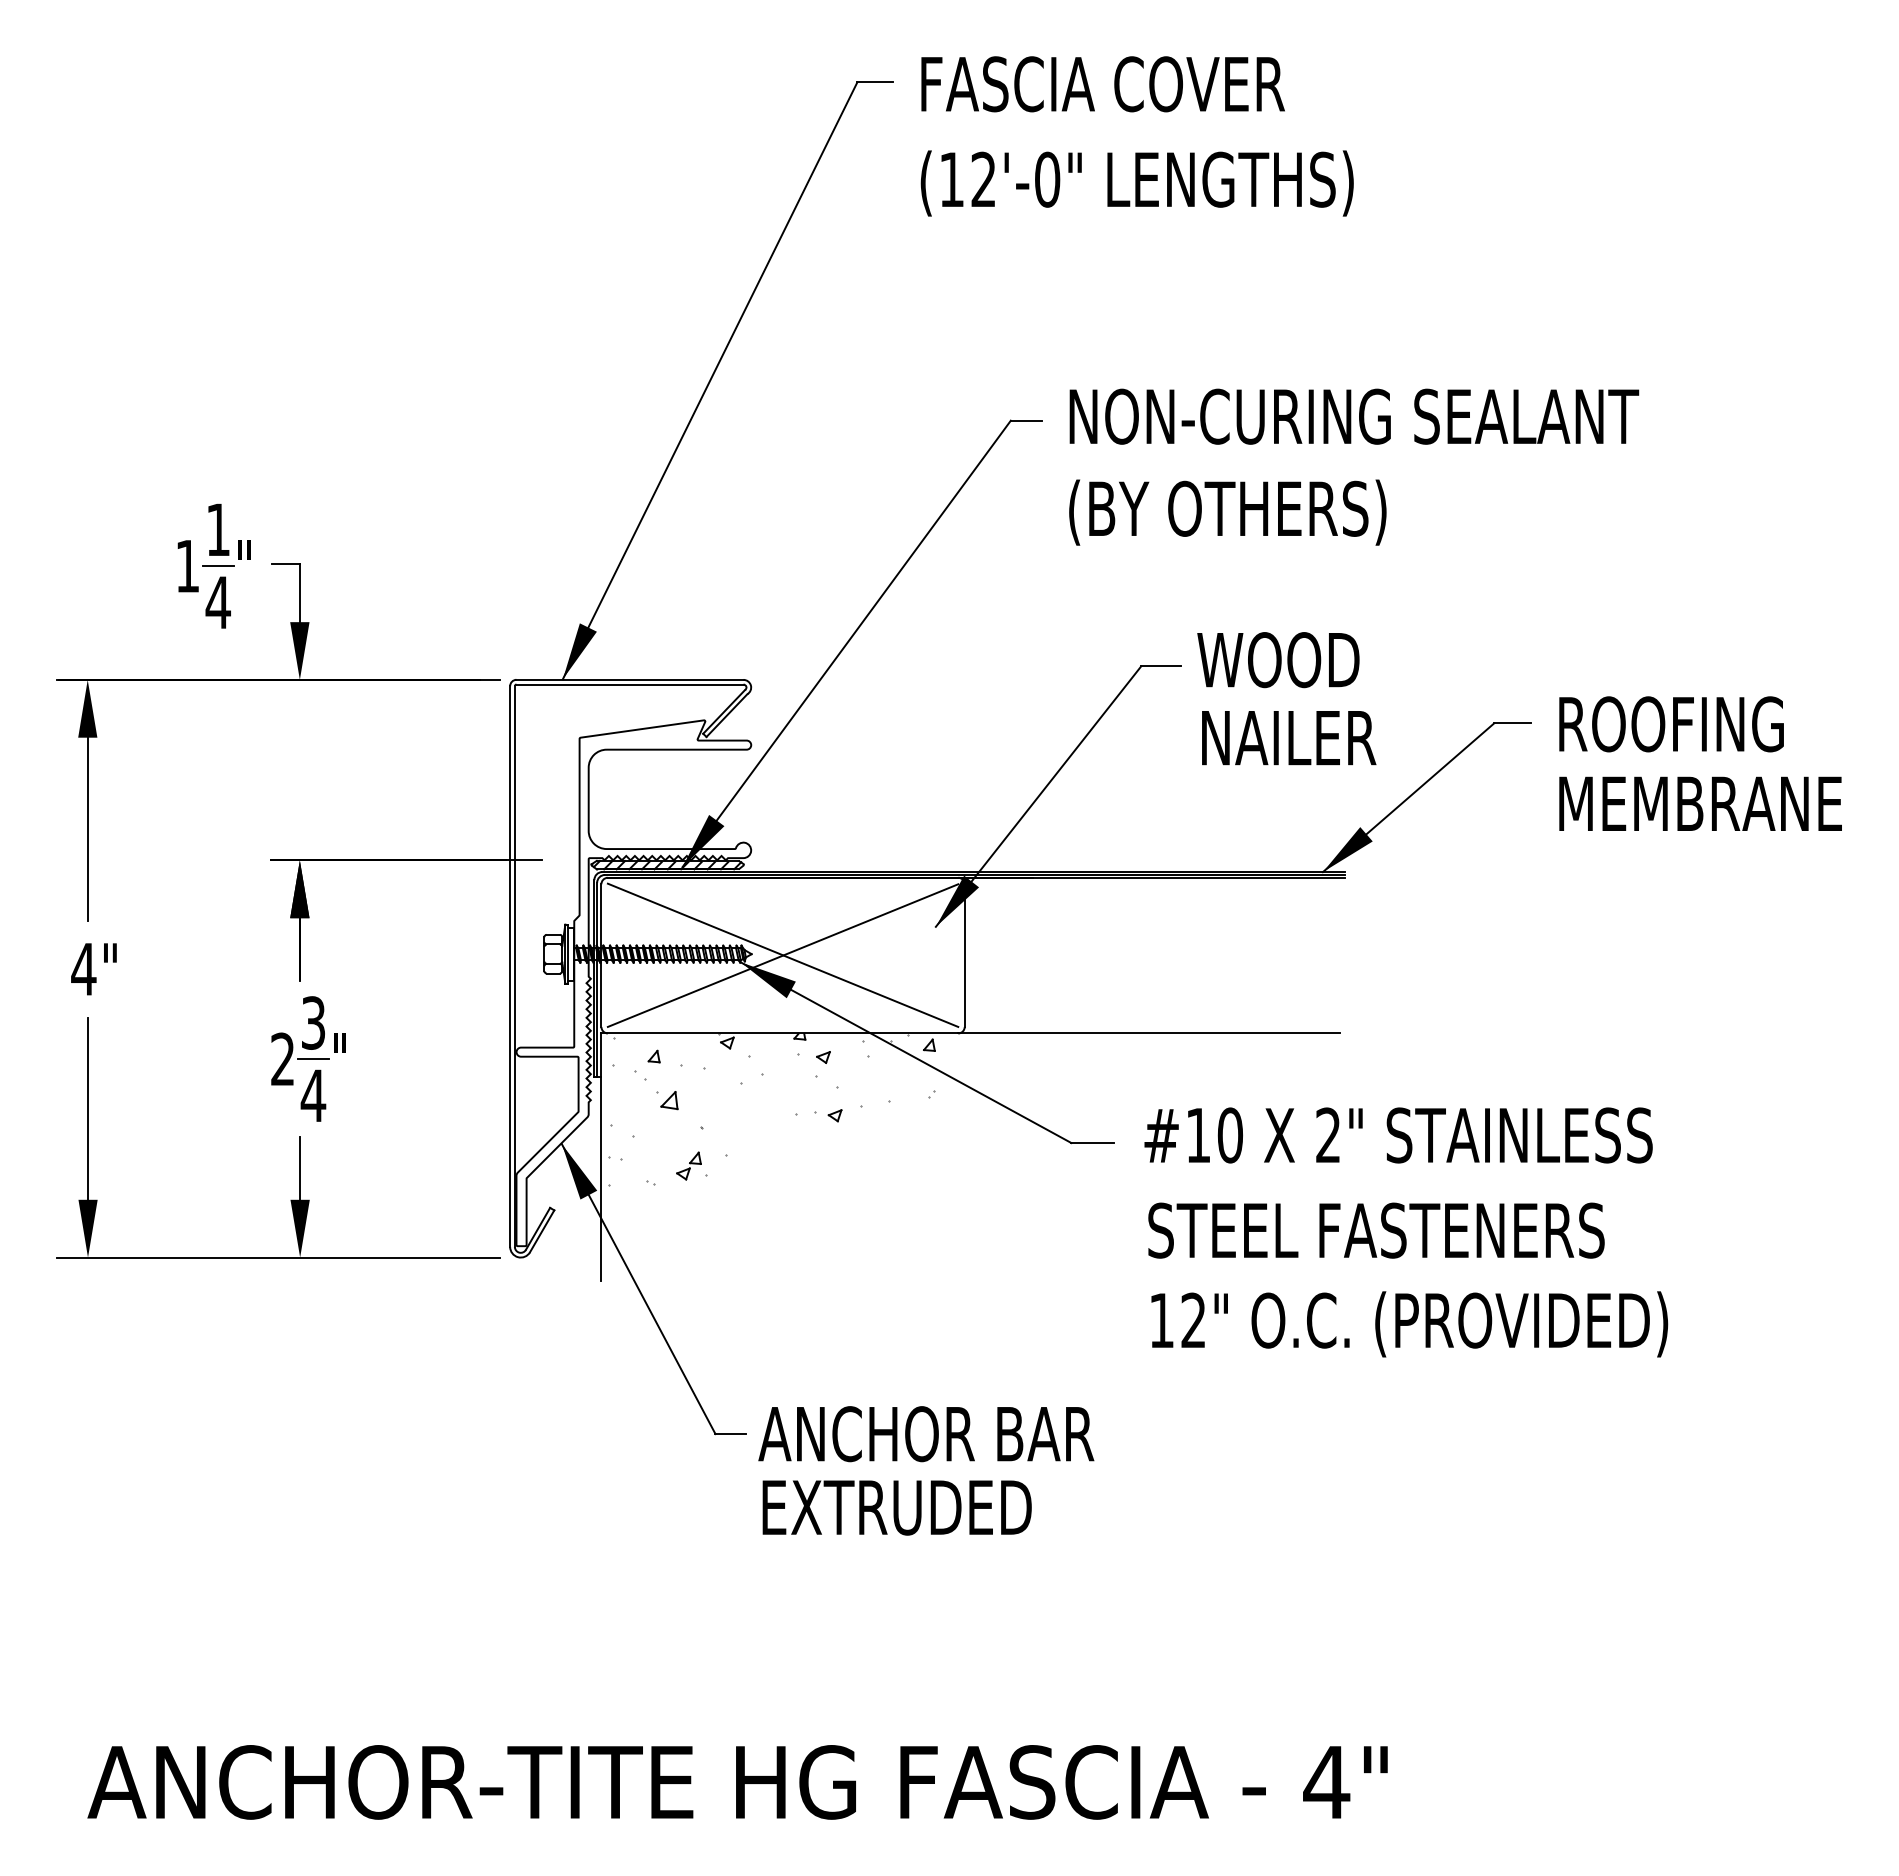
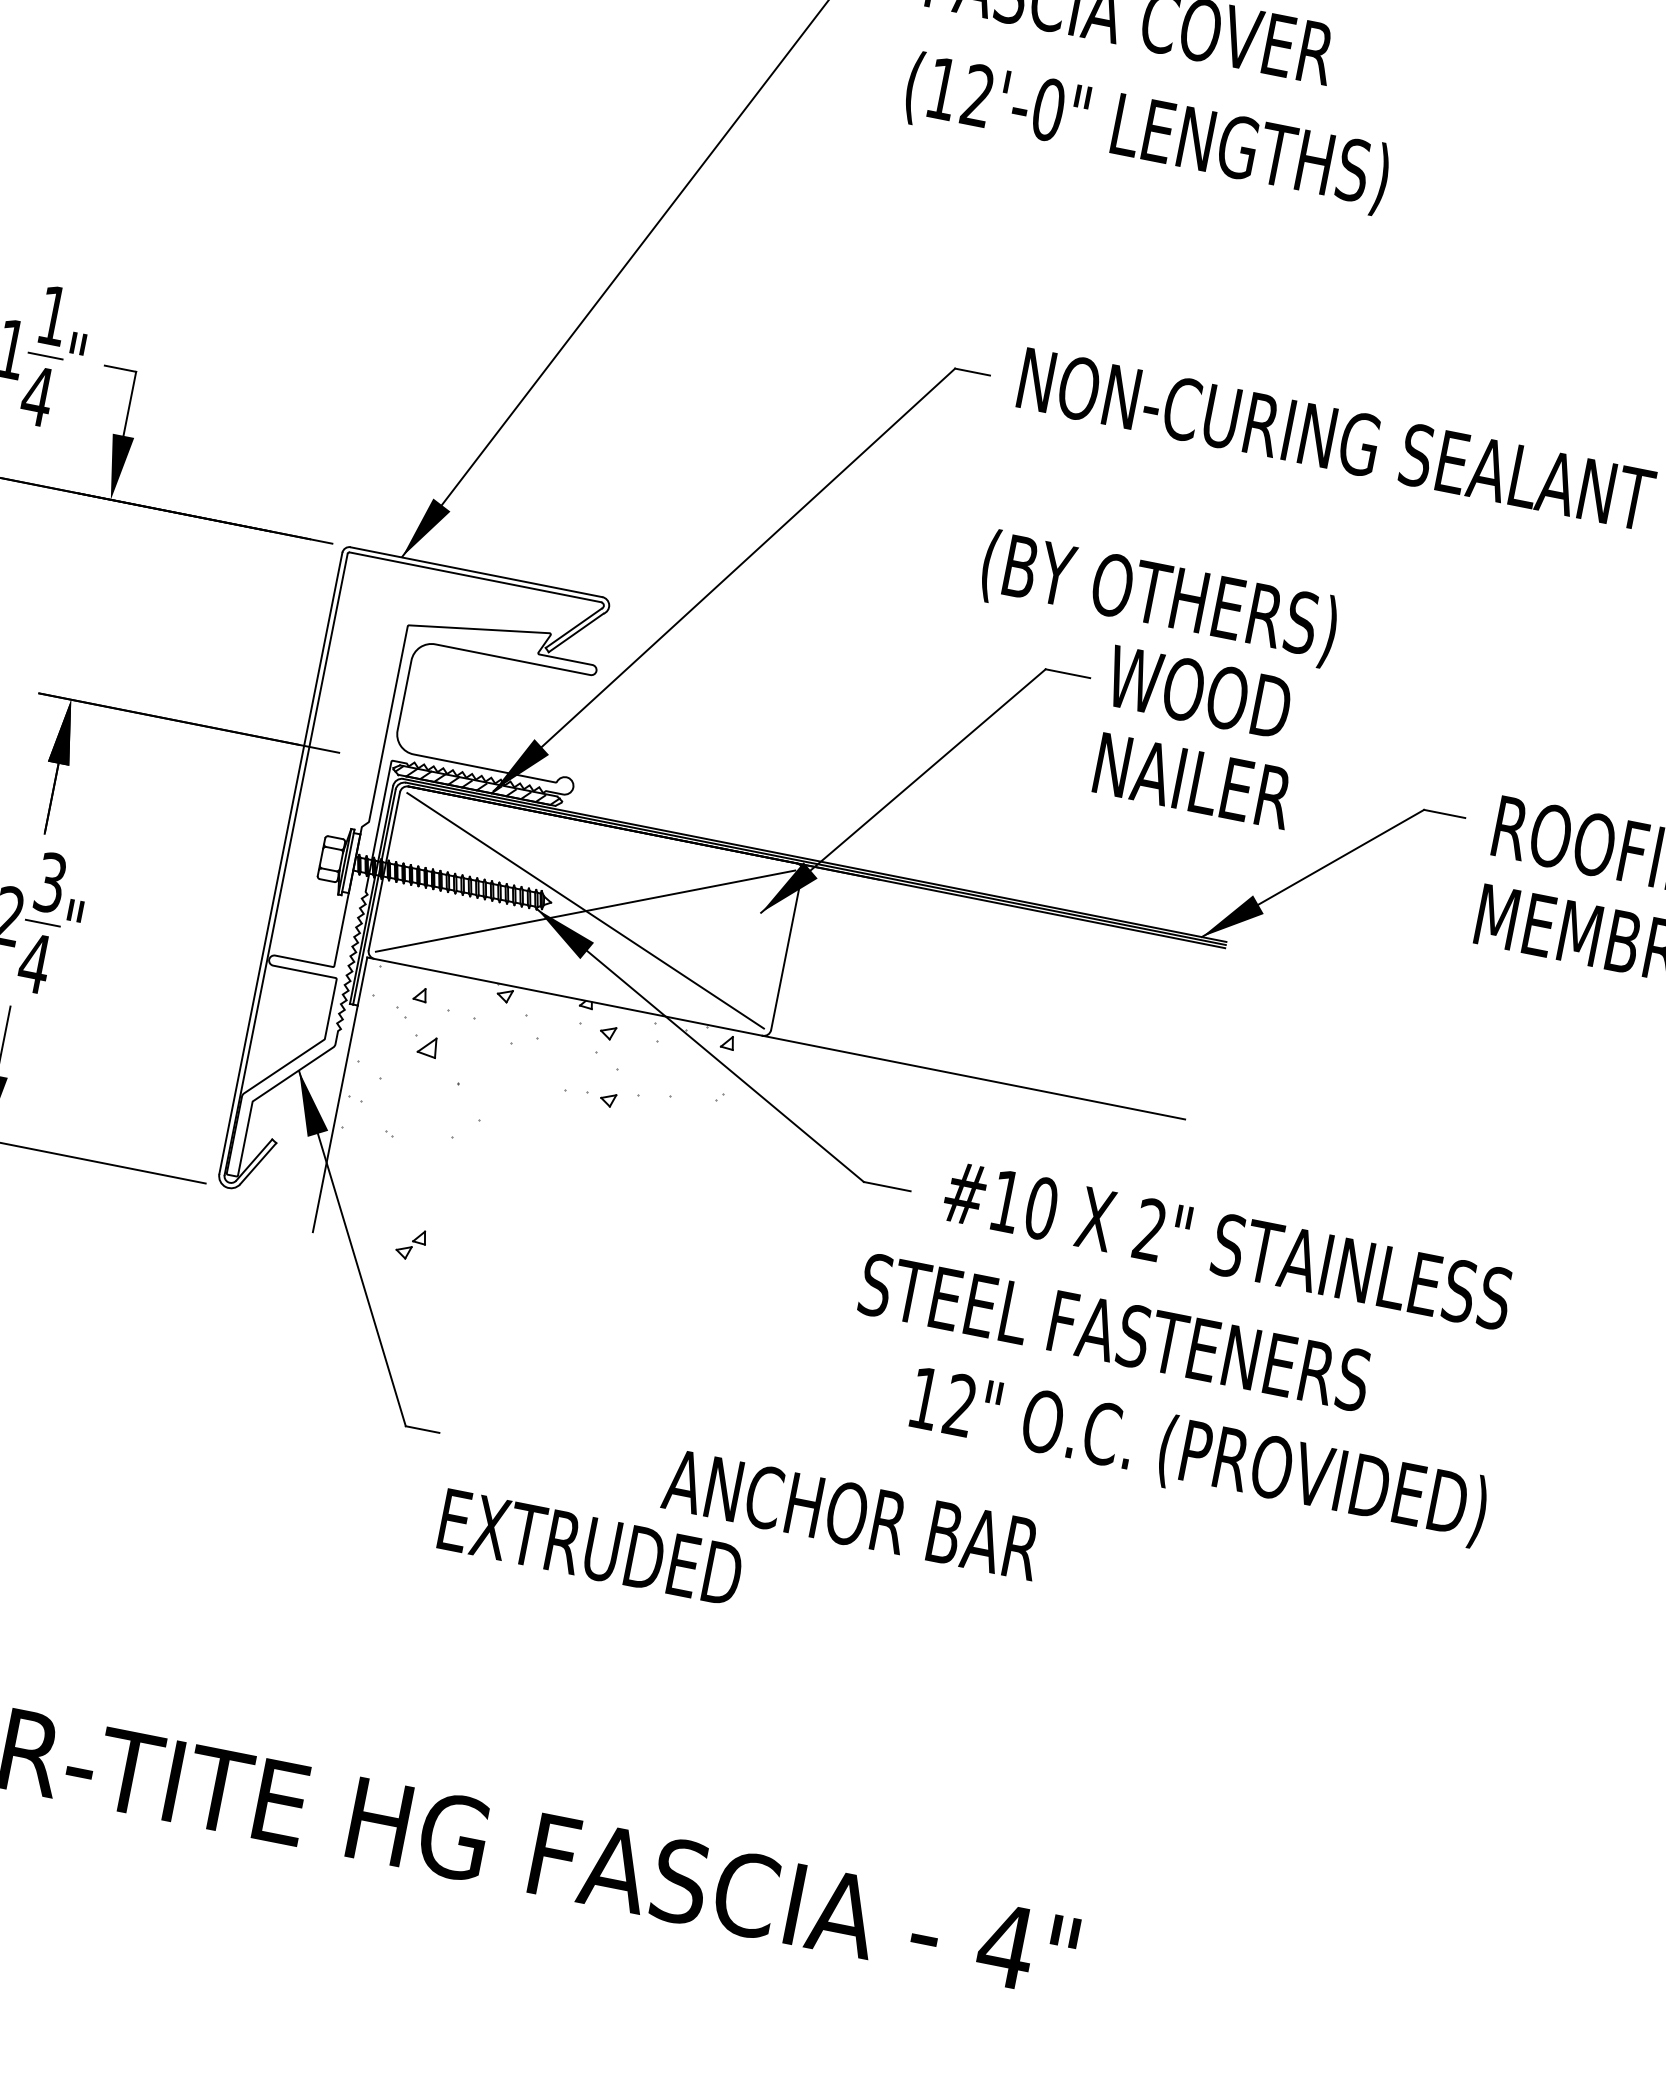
text: (1227, 512) -> (1158, 598), moved
part: (688, 1165) -> (410, 1243), moved
text: (1376, 1230) -> (1115, 1332), moved
text: (926, 1434) -> (852, 1515), moved

